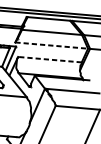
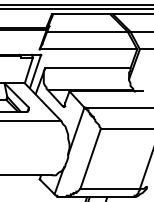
line: (51, 45) -> (88, 49), dashed -> solid
line: (49, 59) -> (87, 68), dashed -> solid

